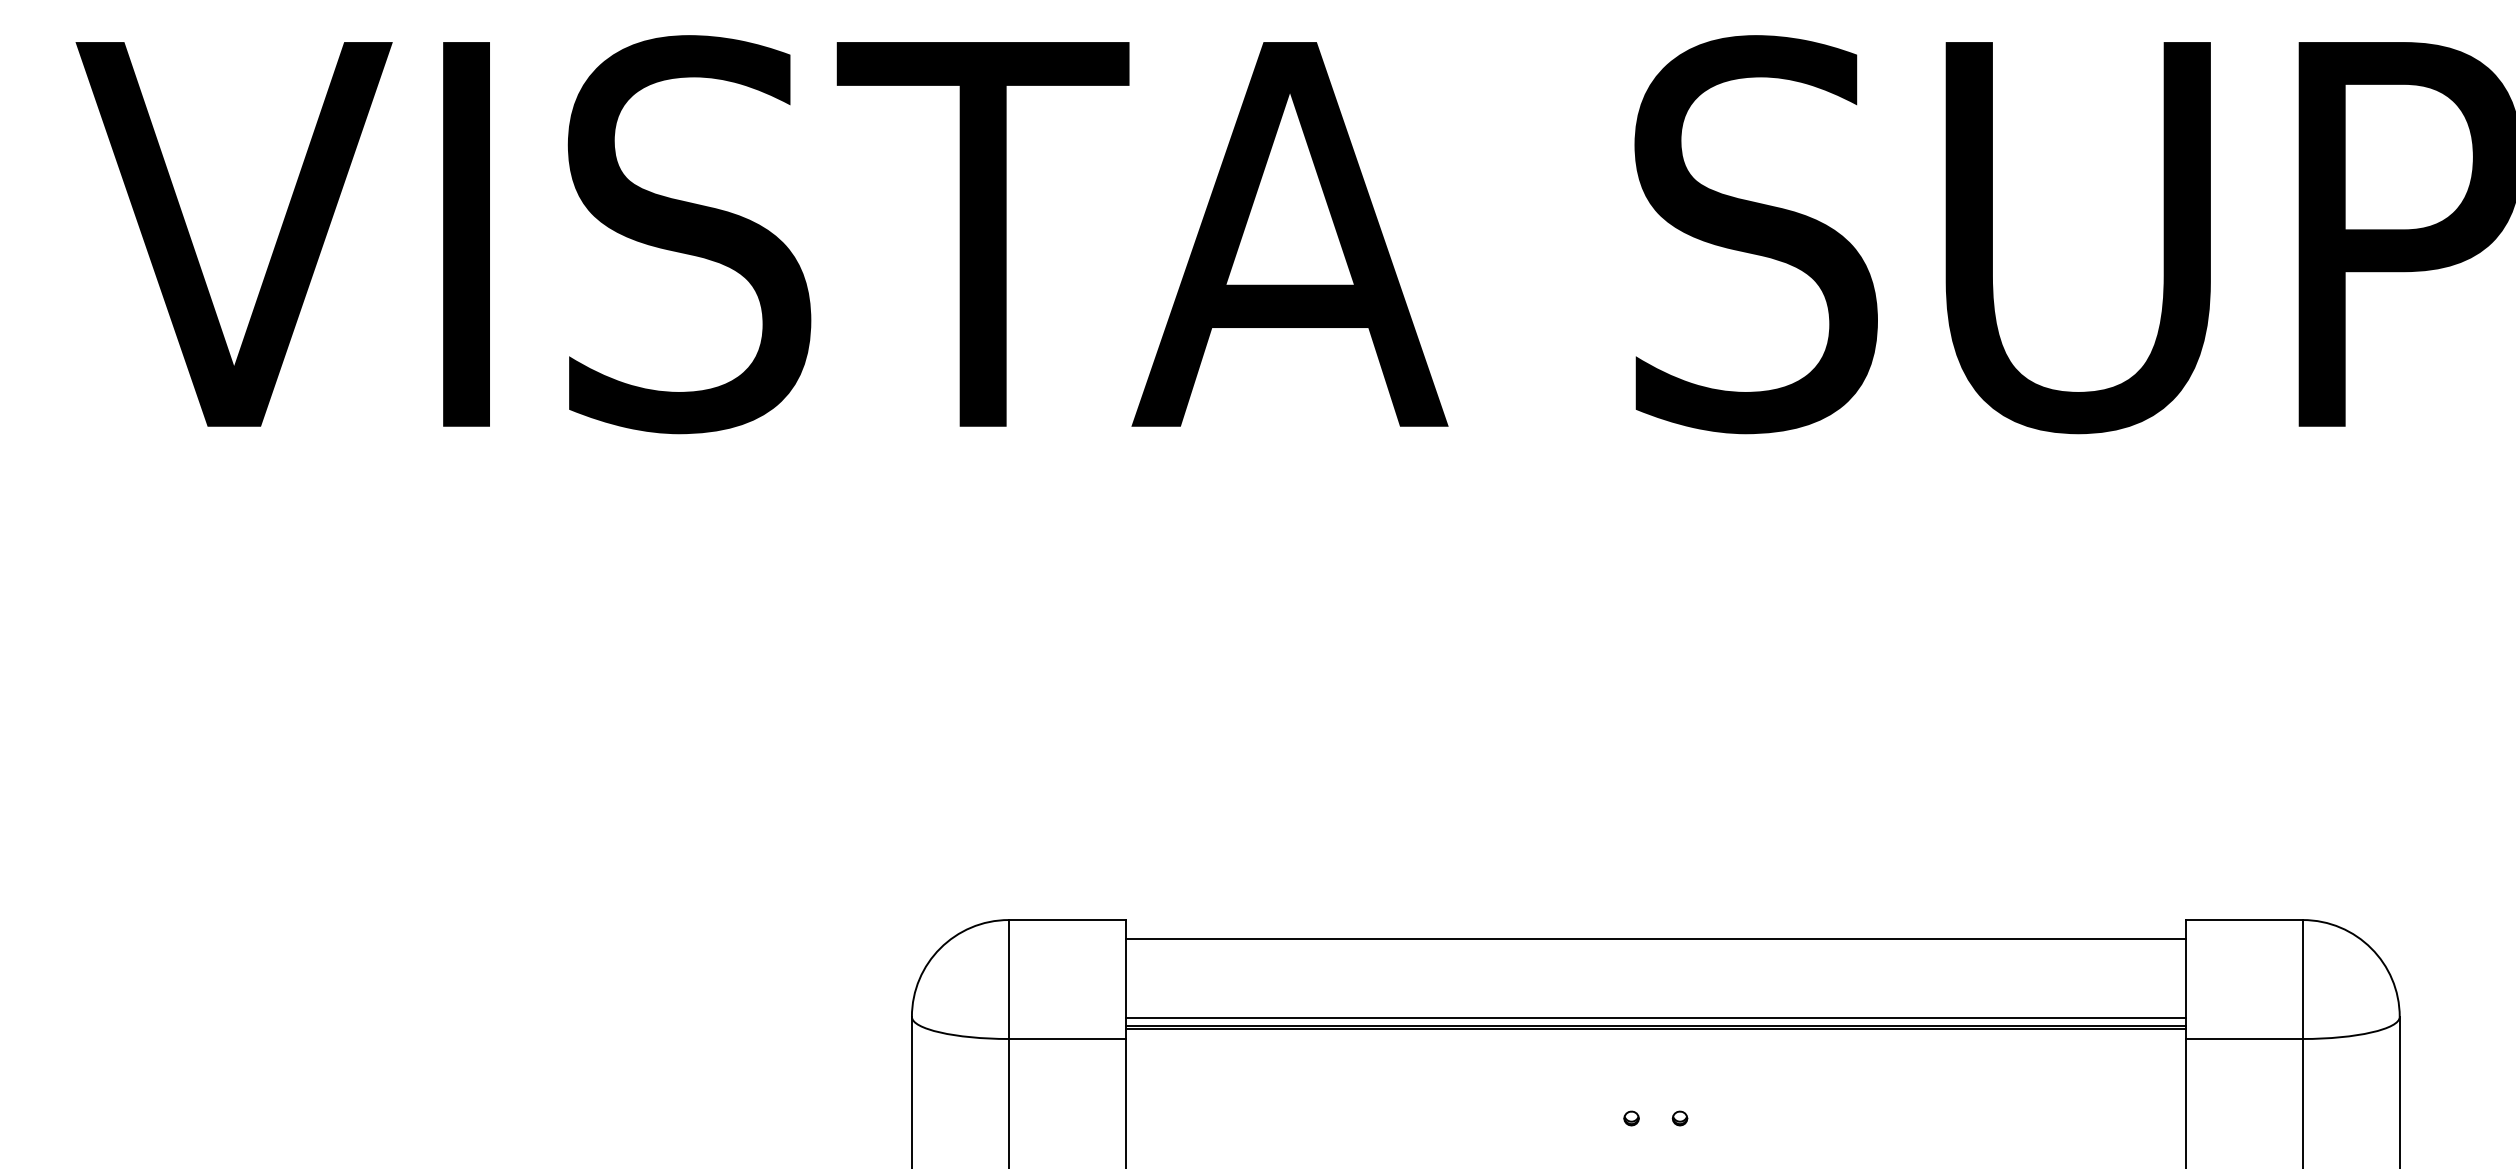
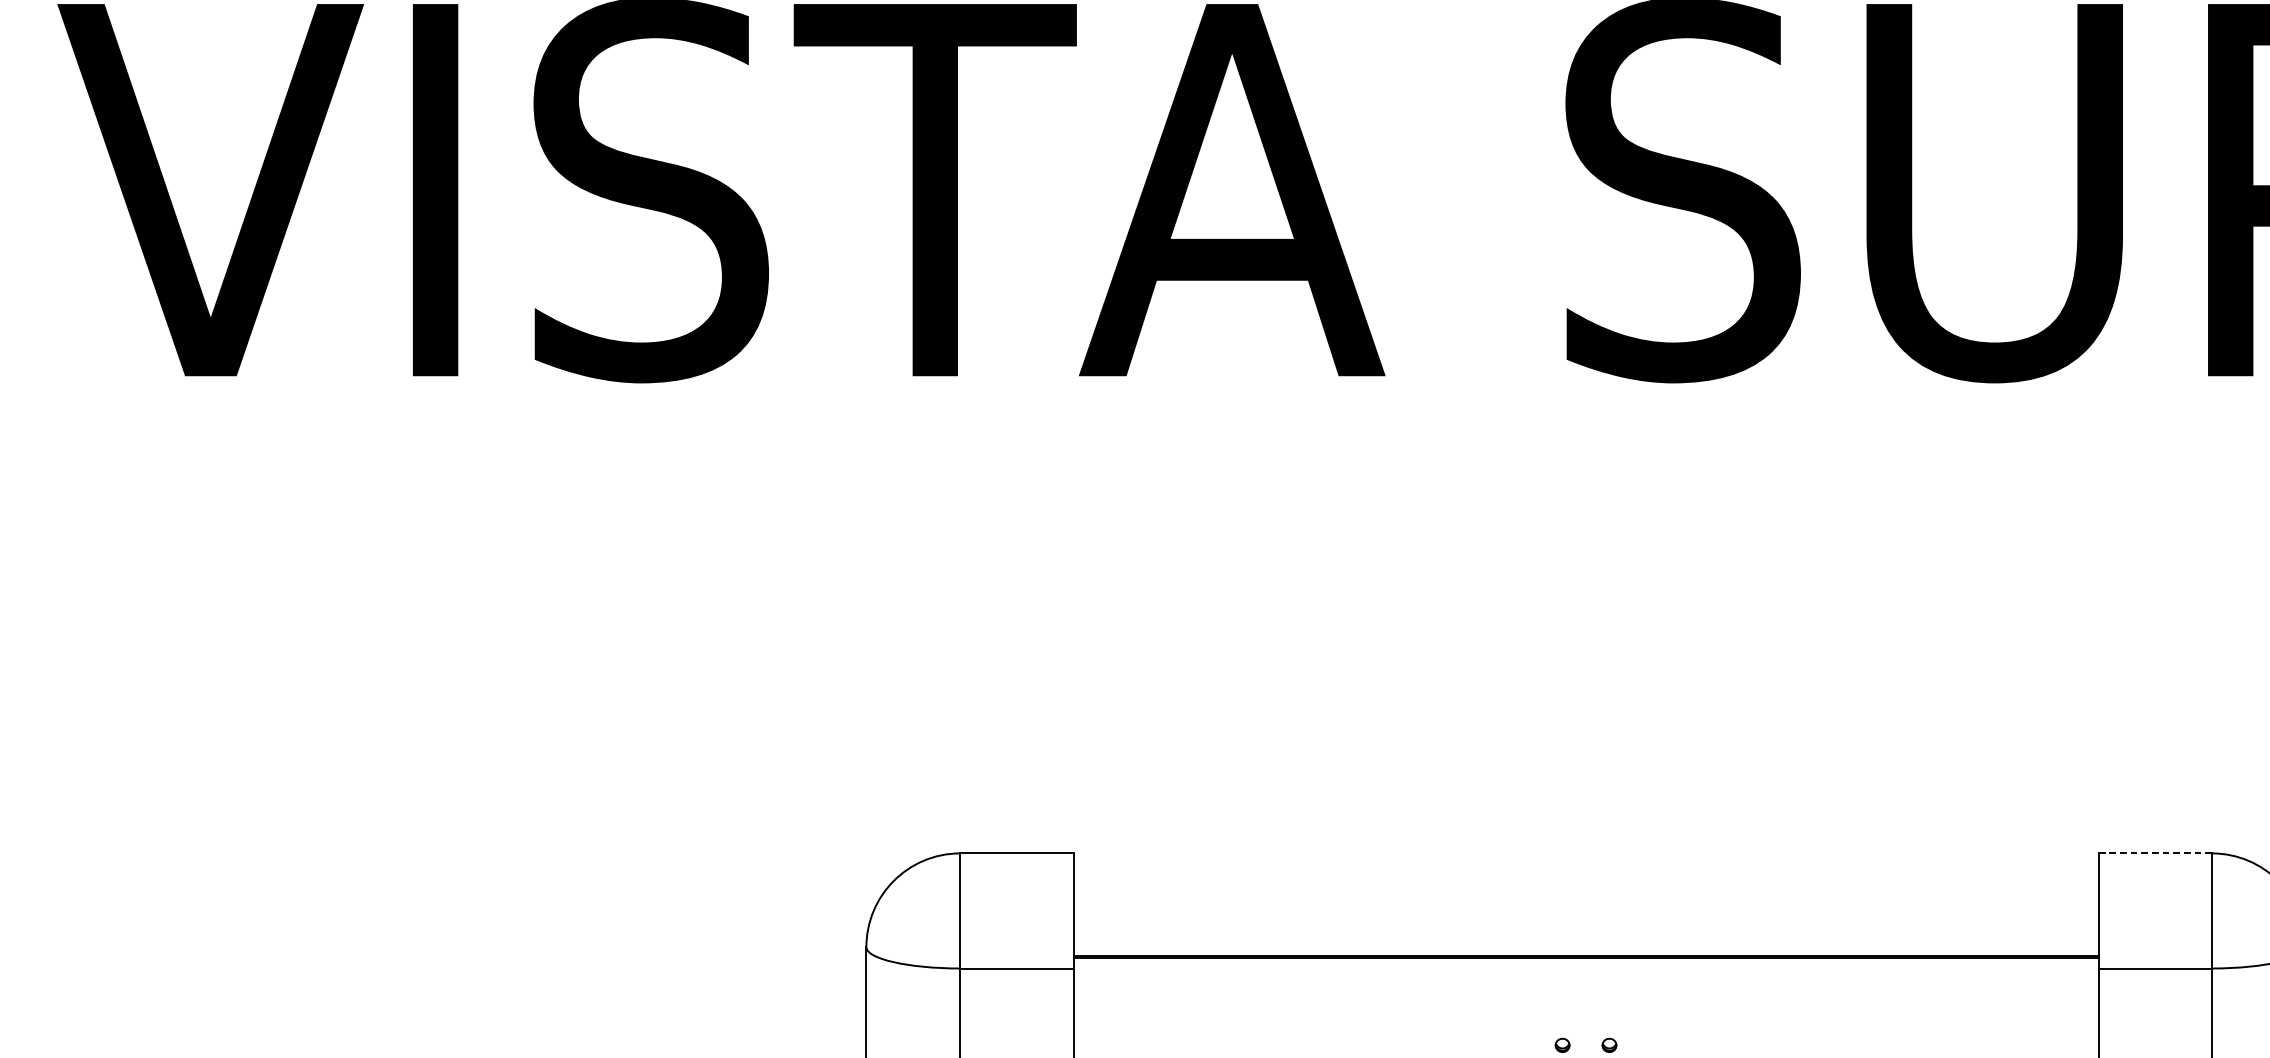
line: (2244, 920) -> (2155, 853), solid -> dashed
line: (1655, 939) -> (1585, 872), removed
line: (1655, 1017) -> (1585, 947), removed

